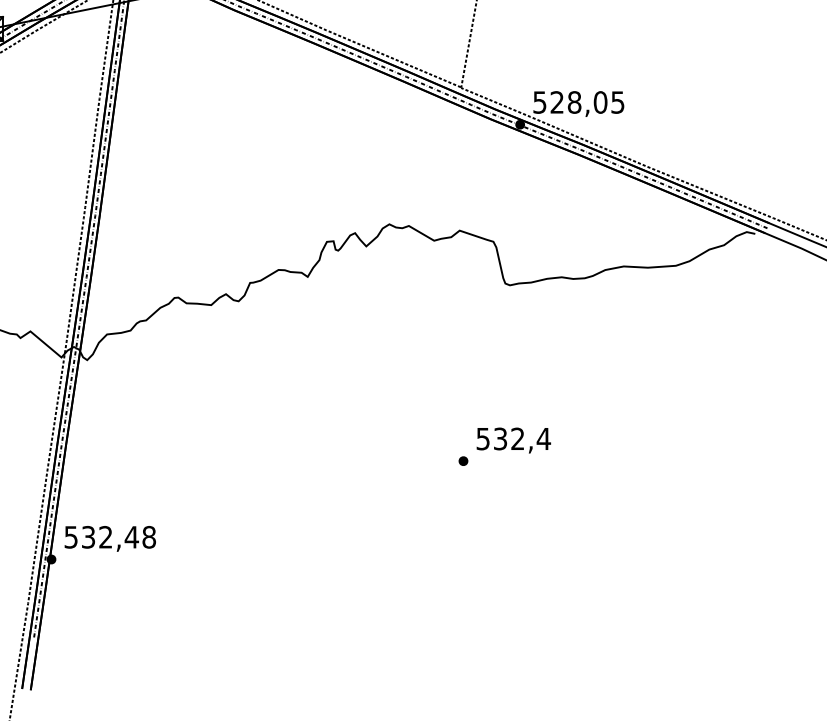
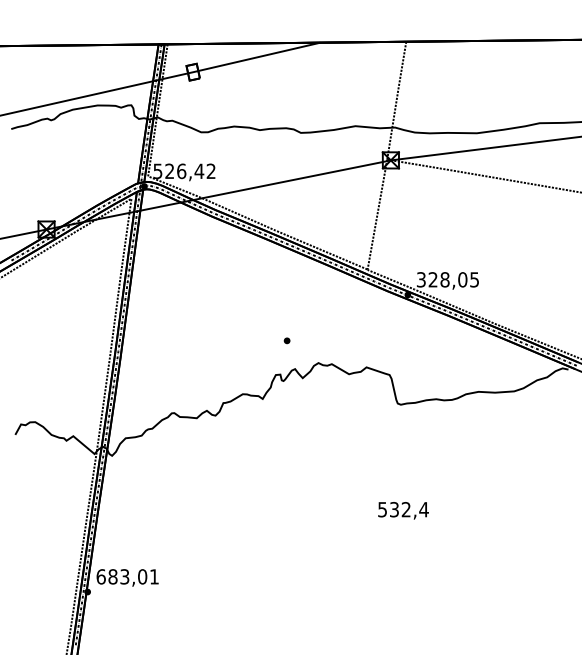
text: (540, 102) -> (421, 279), 528,05 -> 328,05
part: (462, 460) -> (286, 340), moved
text: (109, 536) -> (127, 576), 532,48 -> 683,01

